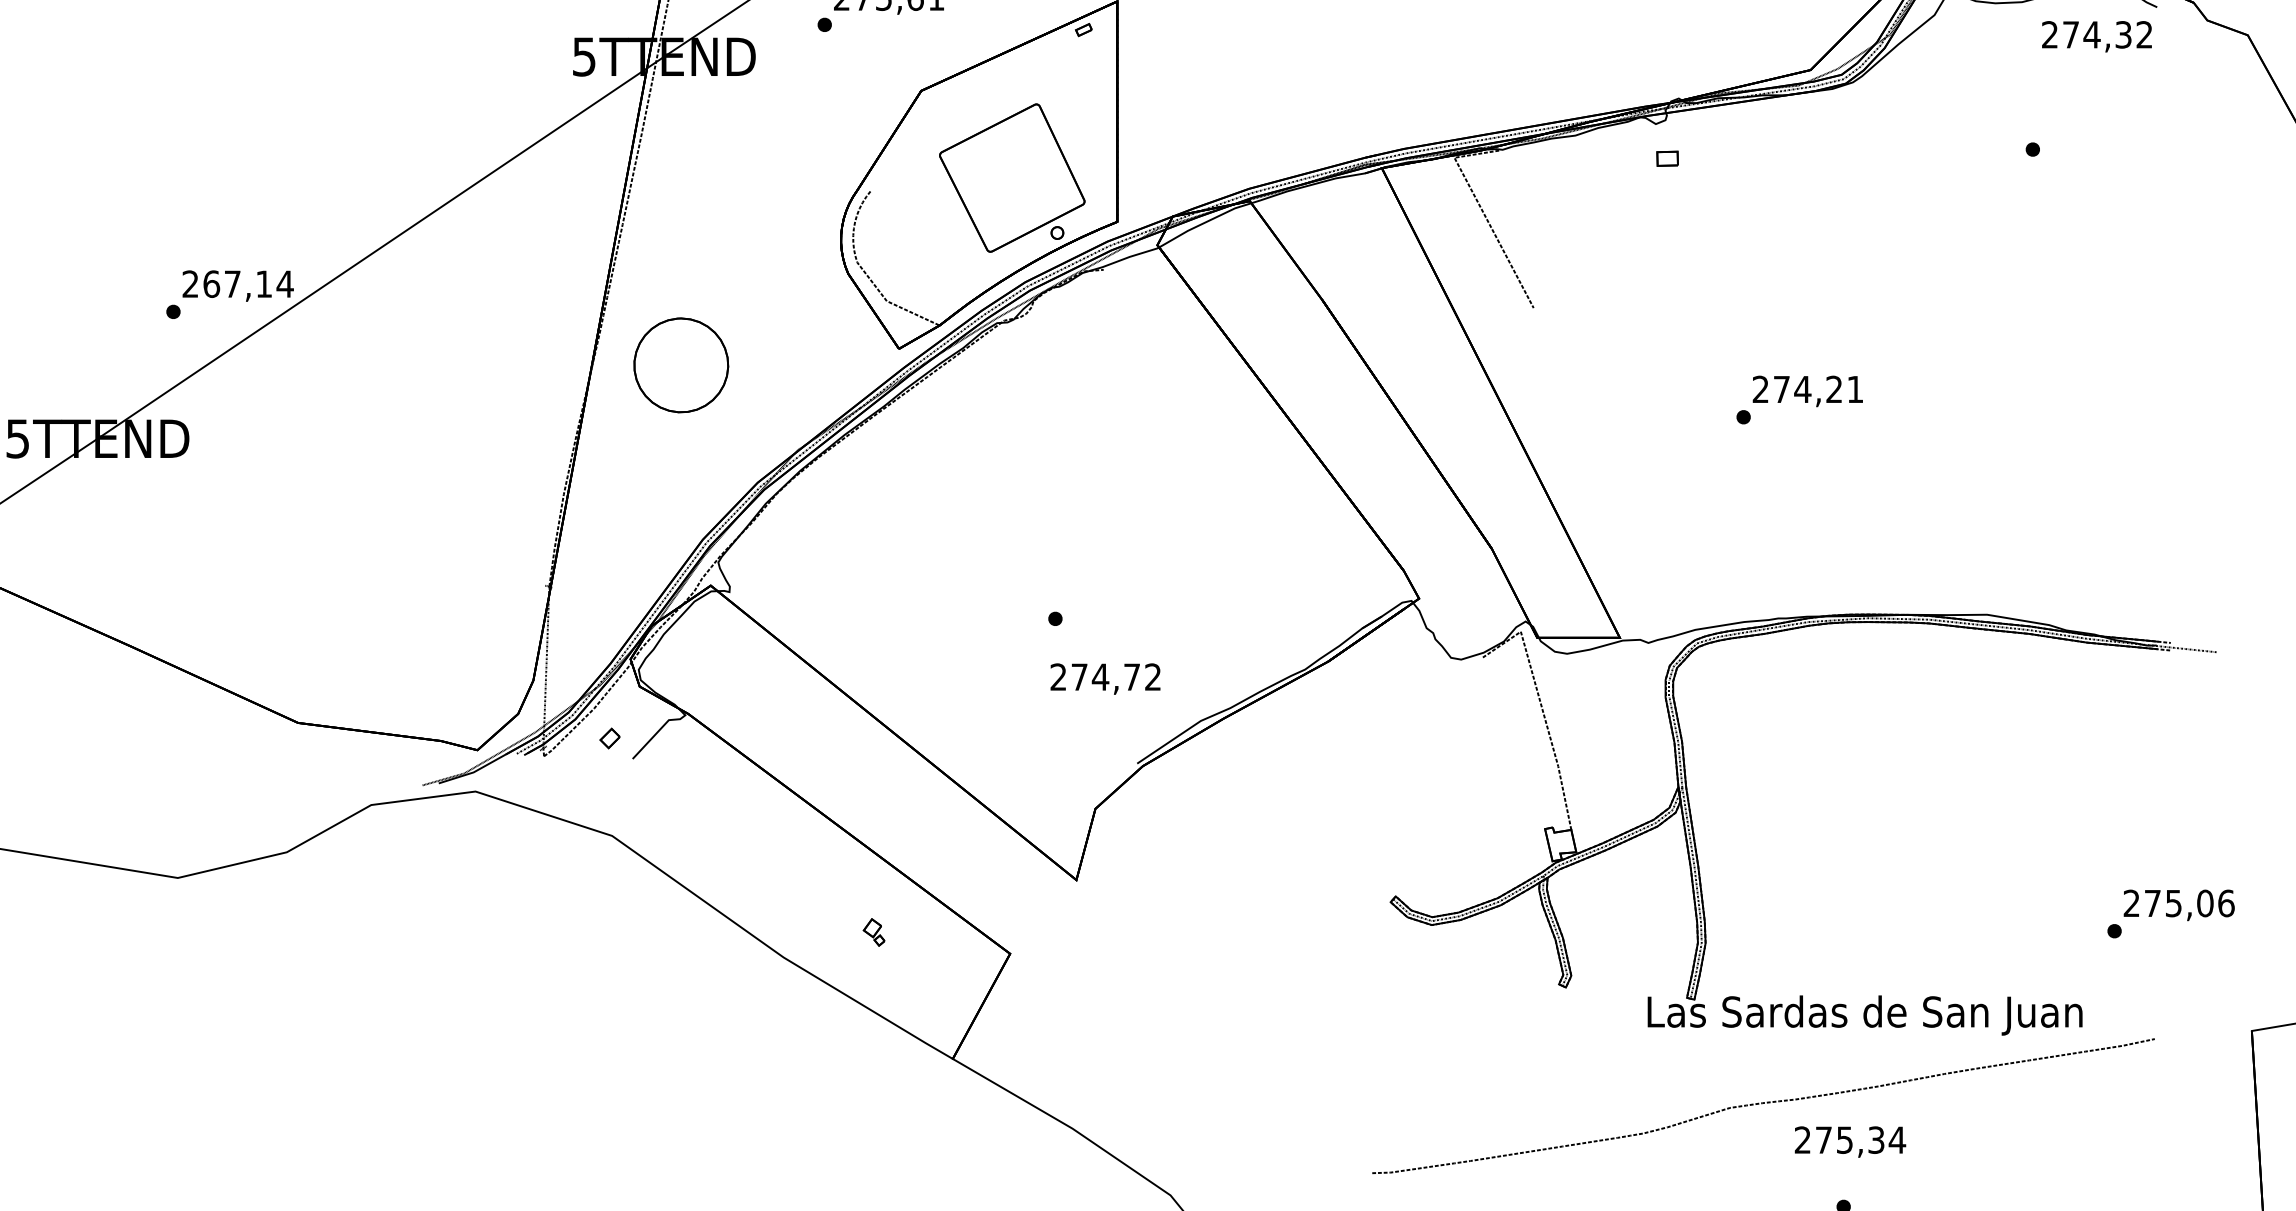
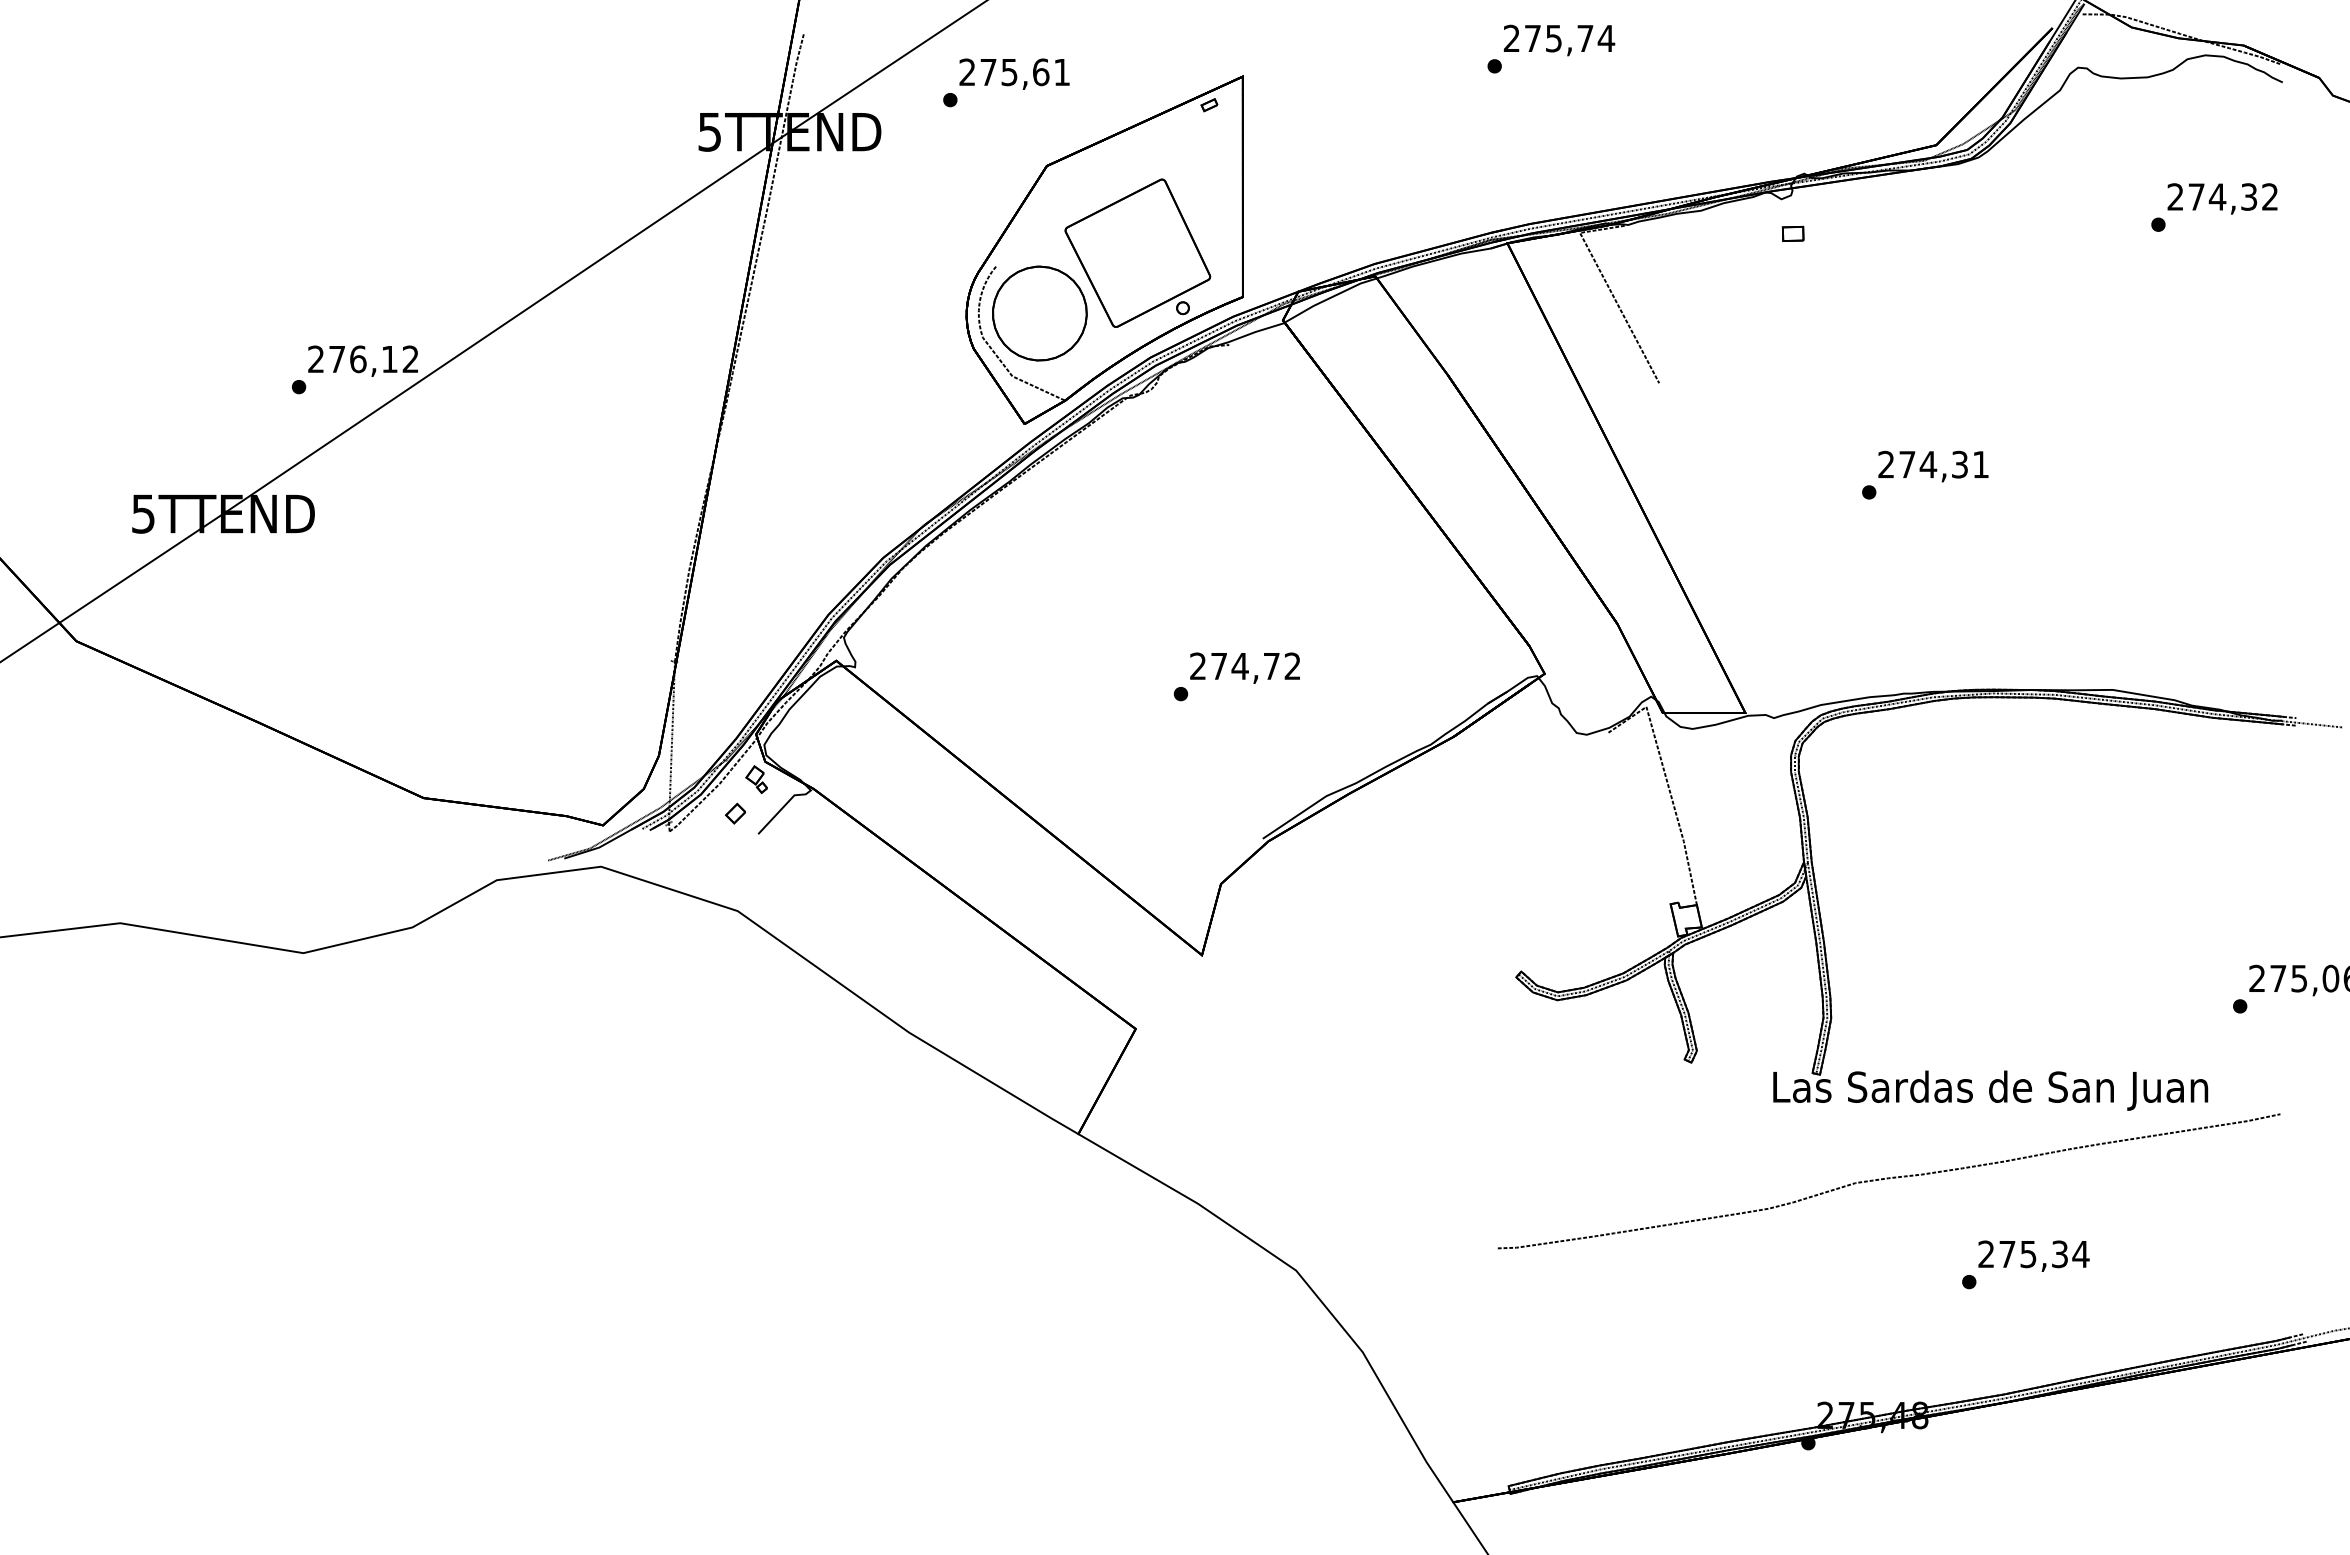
text: (2096, 36) -> (2222, 198), moved
text: (248, 284) -> (374, 359), 267,14 -> 276,12
part: (680, 365) -> (1039, 313), moved
text: (1833, 389) -> (1959, 464), 274,21 -> 274,31
text: (1104, 678) -> (1244, 667), moved
part: (873, 932) -> (756, 779), moved
text: (1849, 1141) -> (2033, 1255), moved

